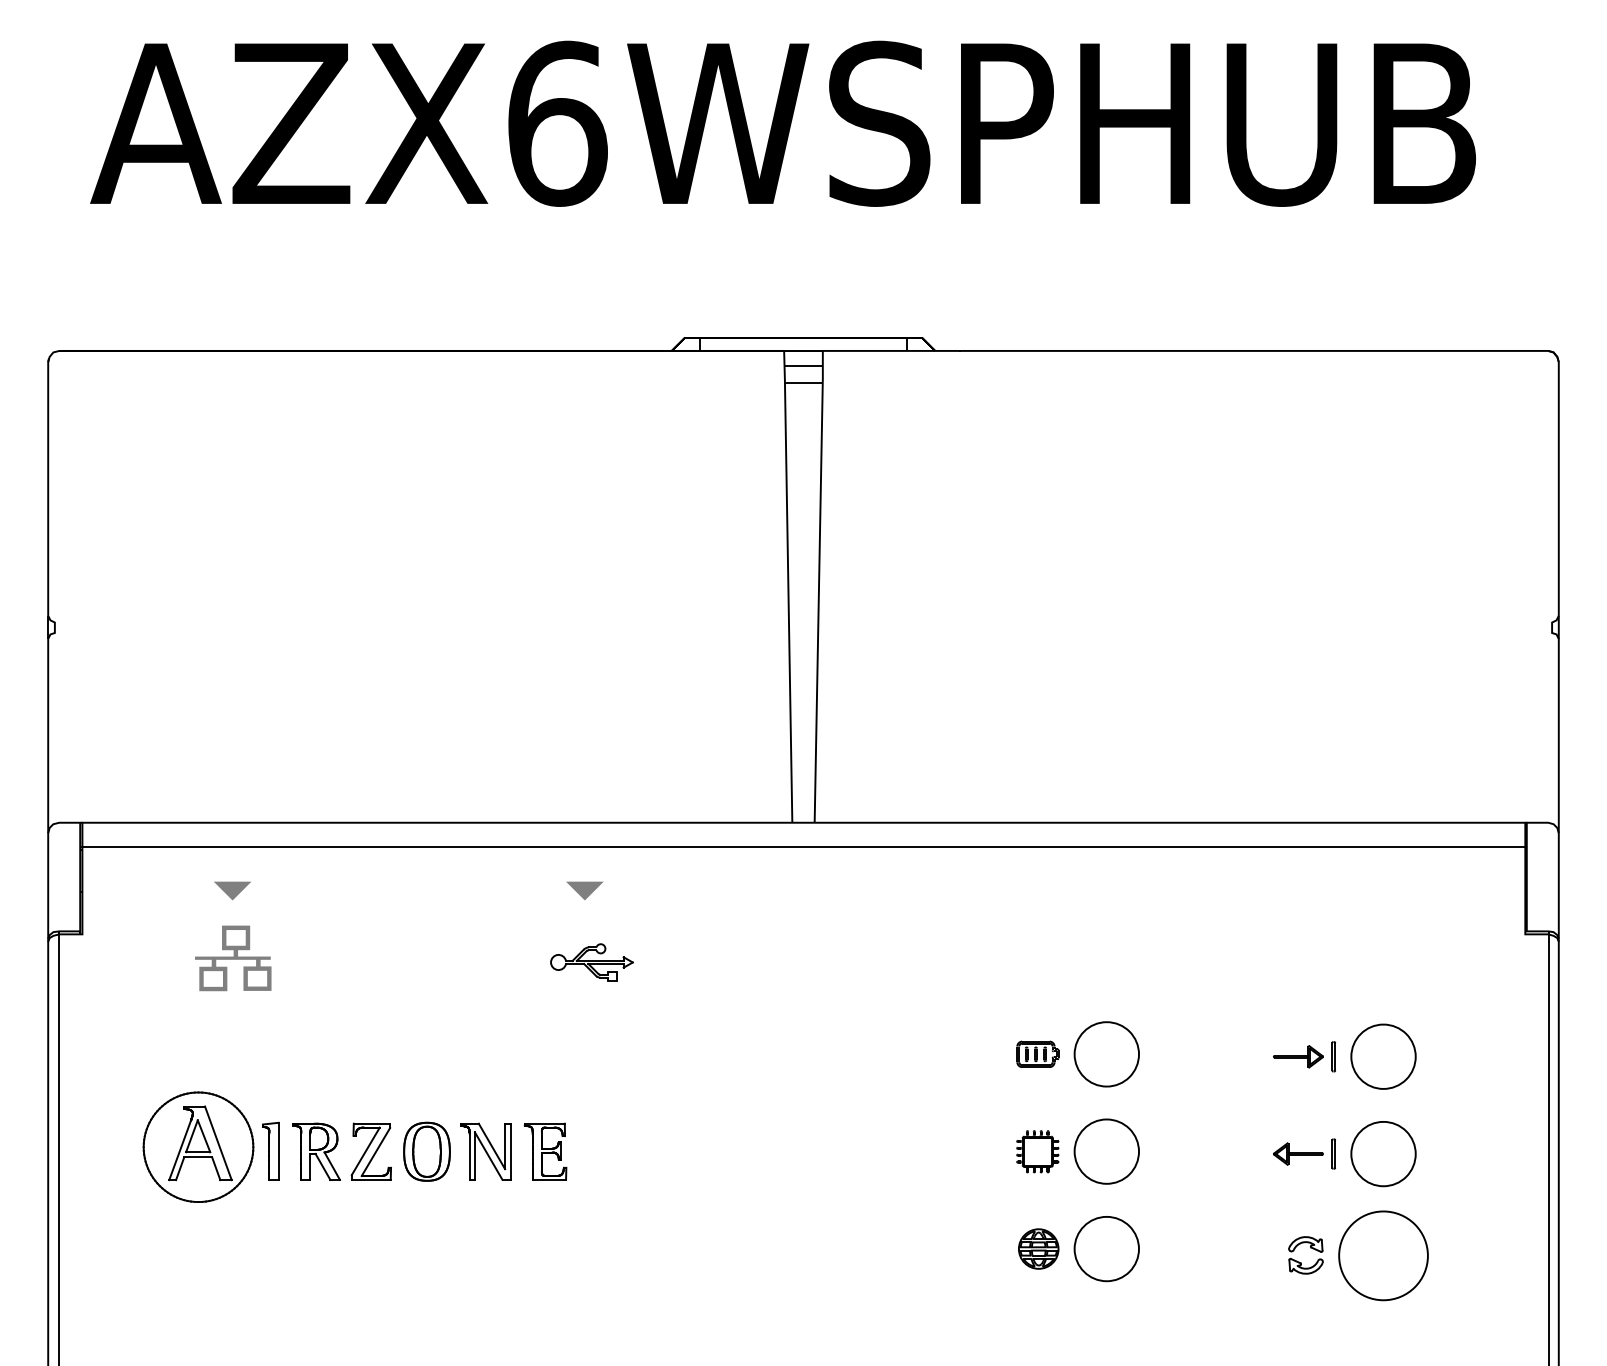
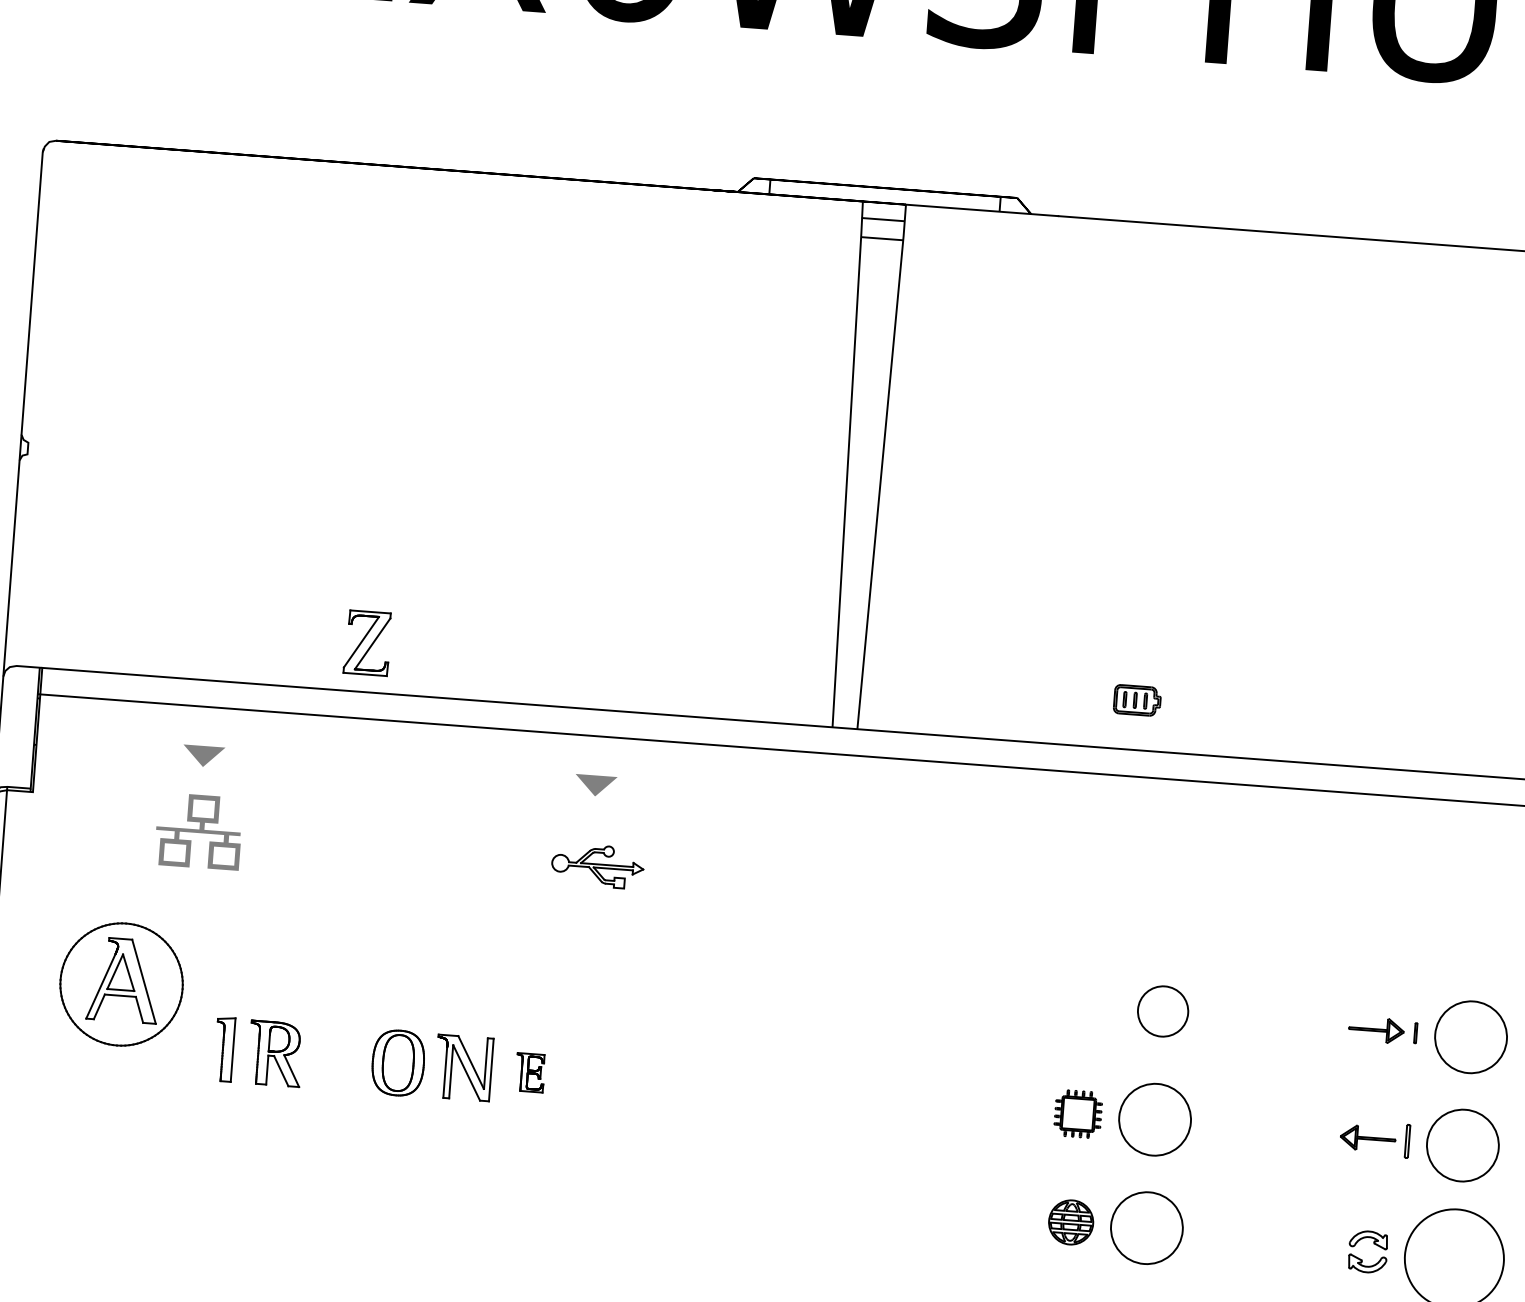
part: (1037, 1053) -> (1137, 699), moved
part: (1106, 1054) -> (1162, 1011), size x0.7
part: (1333, 1056) -> (1415, 1032), size x0.6
part: (198, 1146) -> (121, 983), moved
part: (370, 1151) -> (366, 642), moved
part: (545, 1151) -> (530, 1072), size x0.6

